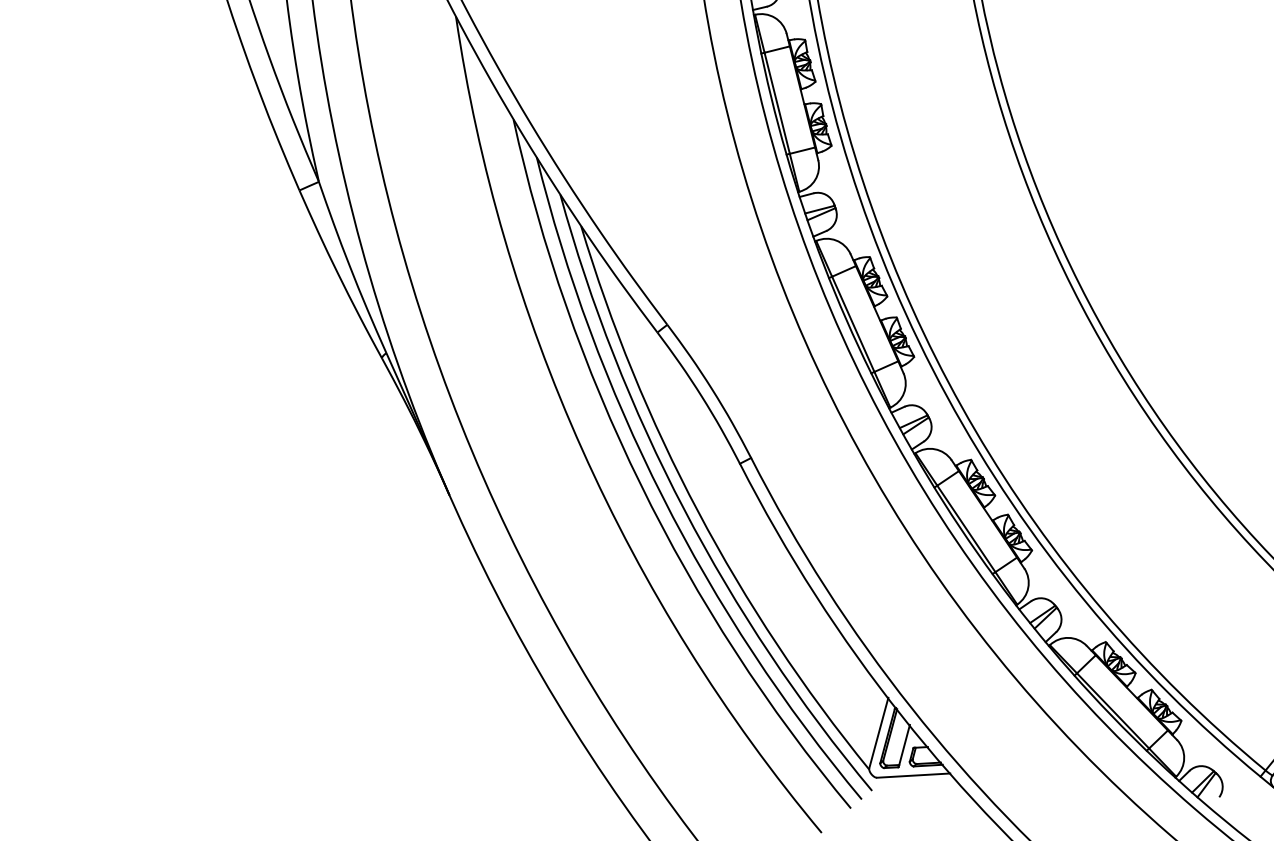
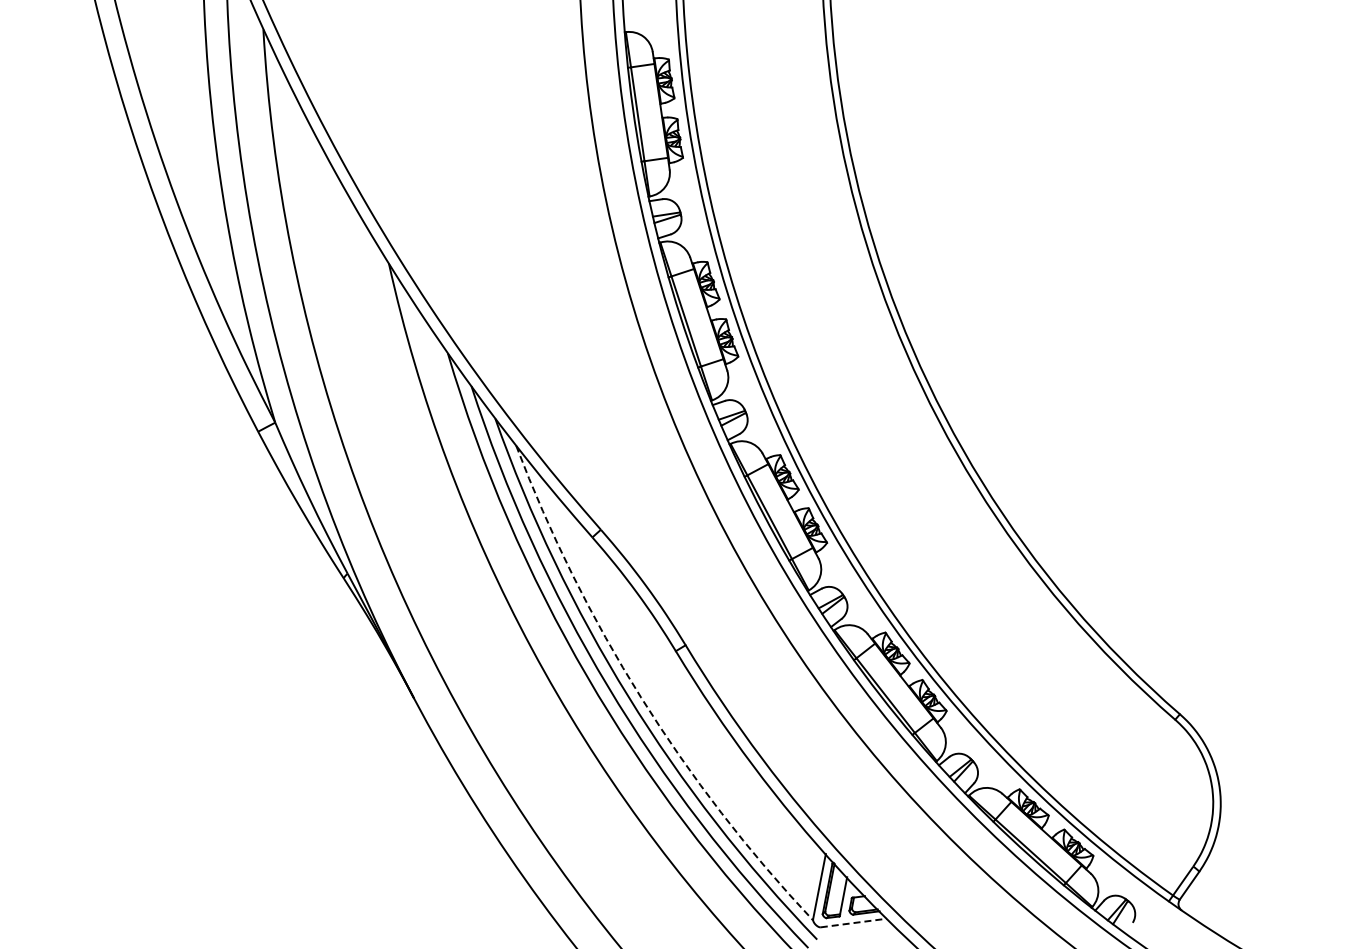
arc: (698, 511) -> (641, 697), solid -> dashed
line: (914, 775) -> (854, 922), solid -> dashed

